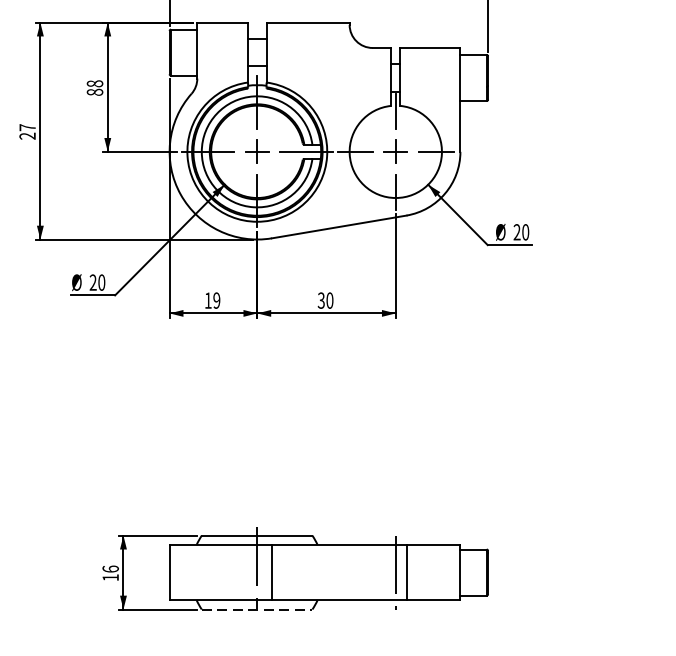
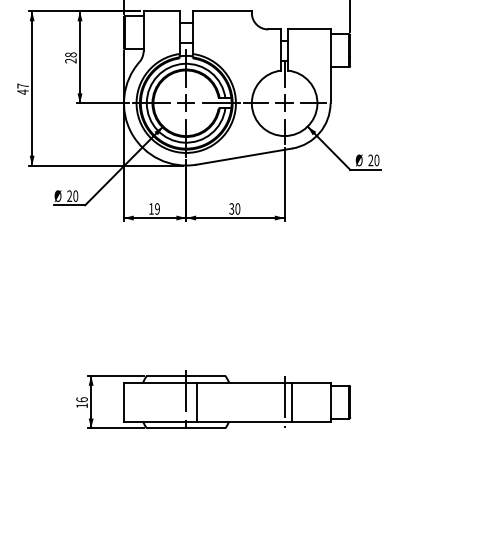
text: (94, 91) -> (70, 60), 88 -> 28
text: (26, 135) -> (22, 91), 27 -> 47
line: (257, 609) -> (186, 428), dashed -> solid

